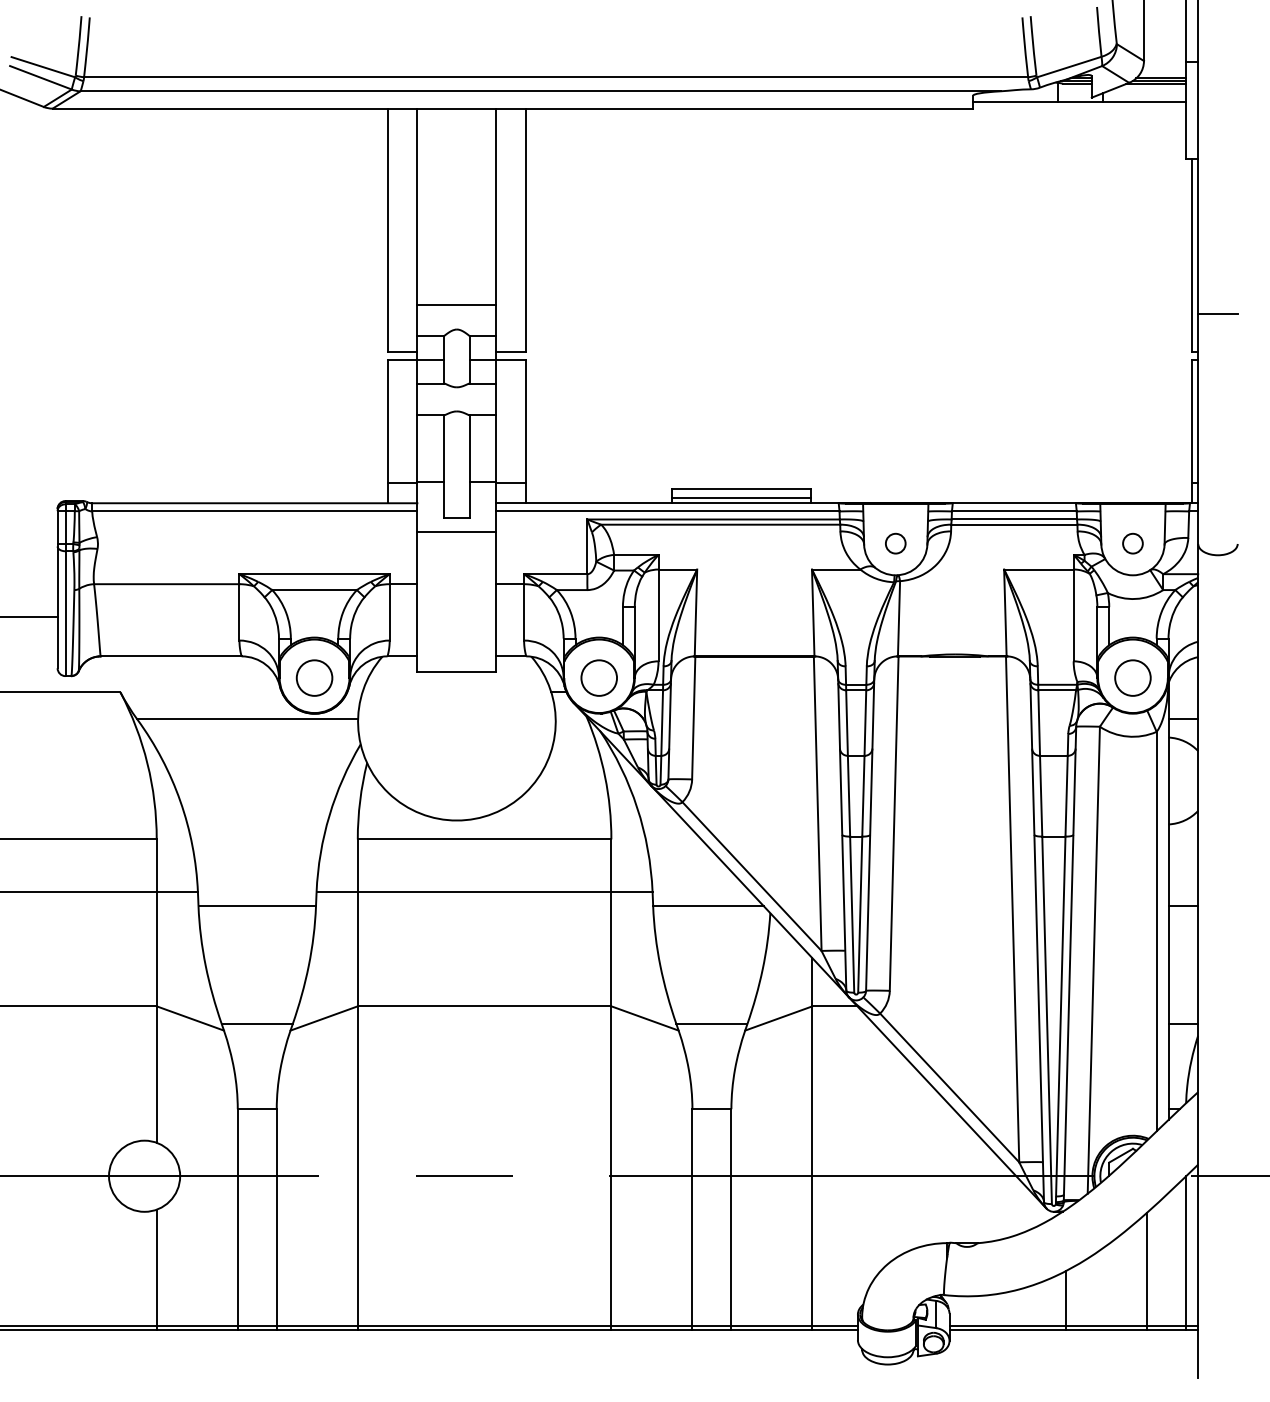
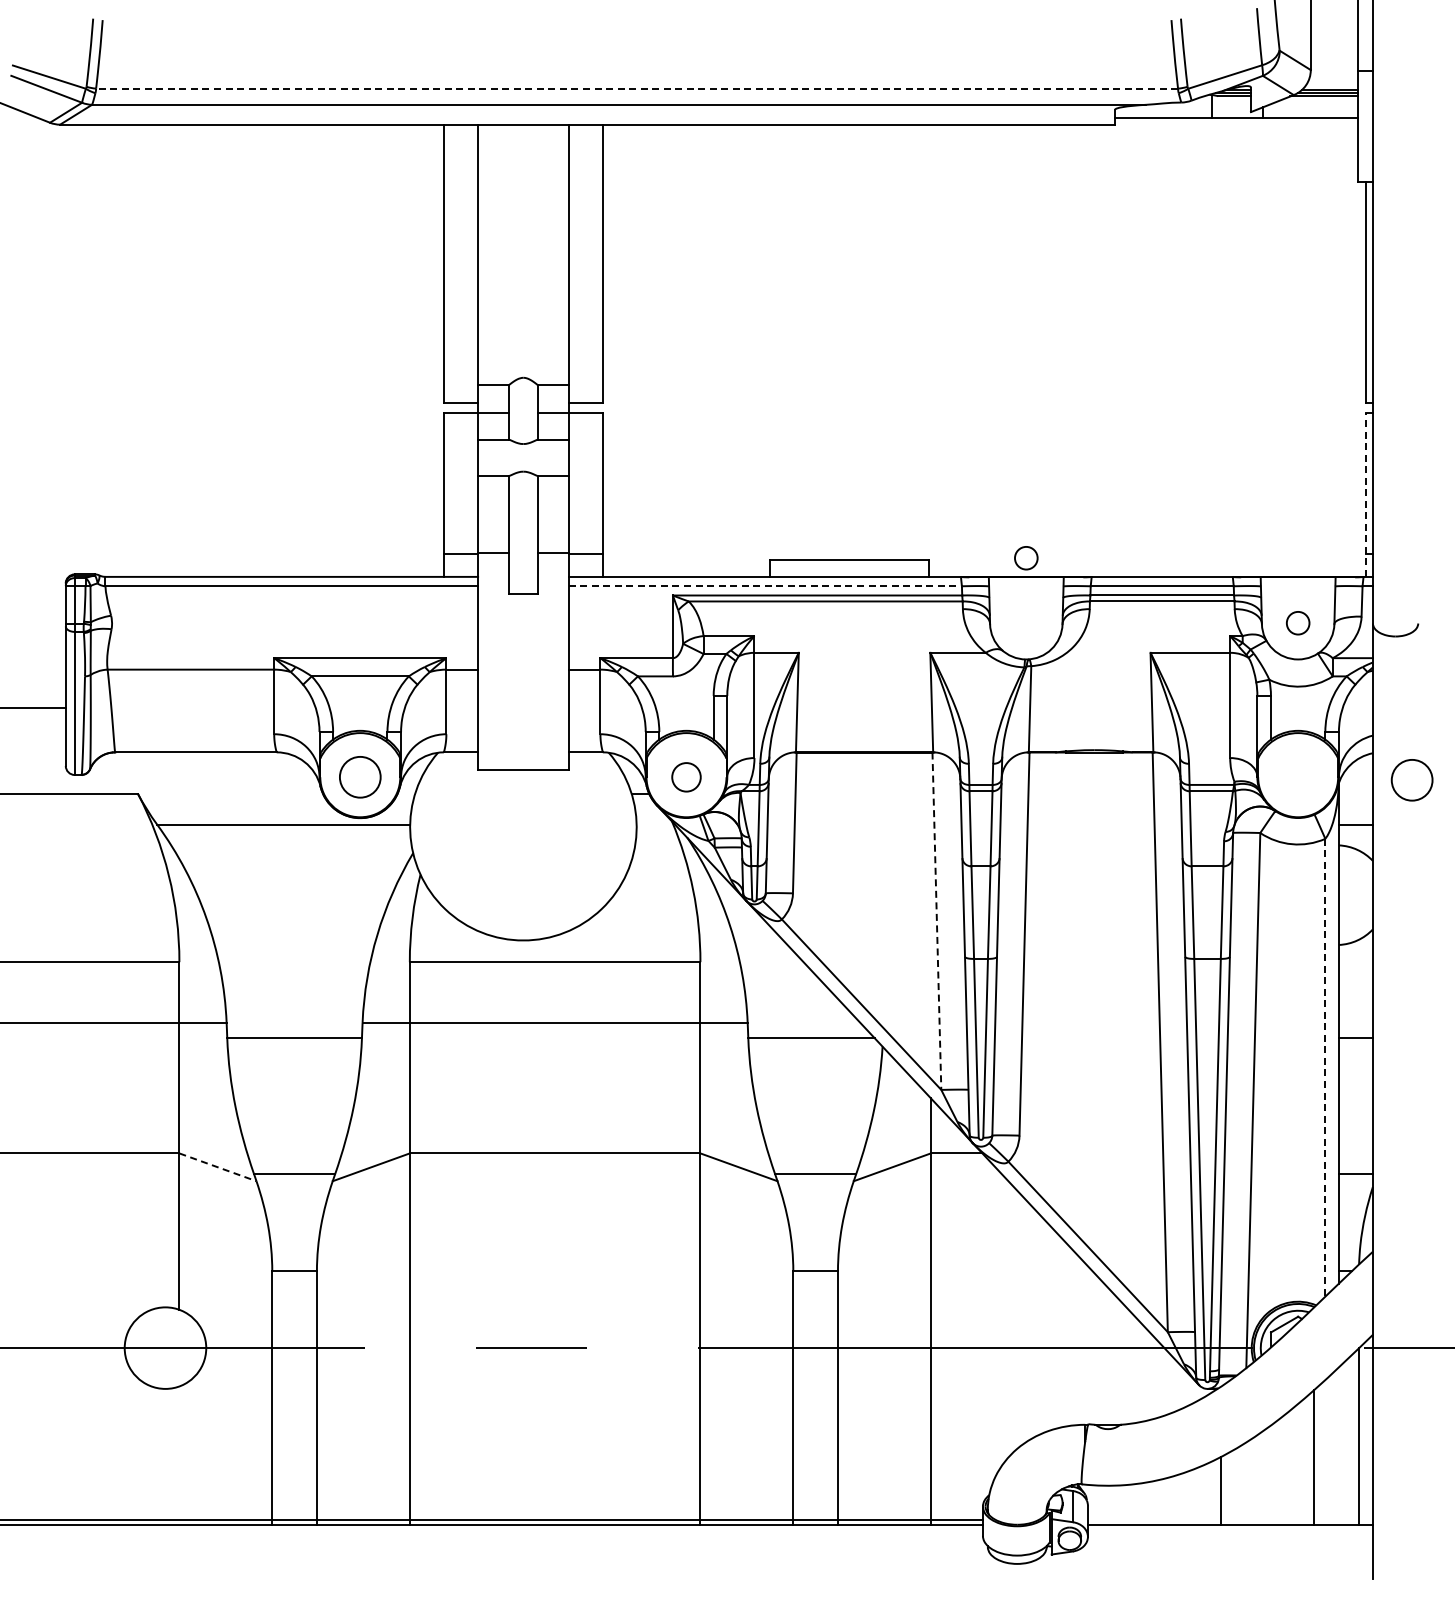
line: (556, 77) -> (637, 88), solid -> dashed
line: (456, 304) -> (523, 349), removed
line: (1217, 313) -> (1395, 359), removed
line: (1192, 431) -> (1366, 494), solid -> dashed
line: (741, 498) -> (849, 571), removed
line: (668, 511) -> (765, 586), solid -> dashed
line: (456, 531) -> (523, 609), removed
circle: (895, 543) -> (1026, 558), moved
circle: (599, 678) -> (686, 777), size x0.7
circle: (1132, 678) -> (1411, 780), moved
line: (817, 803) -> (936, 921), solid -> dashed
line: (1156, 931) -> (1325, 1067), solid -> dashed
line: (189, 1018) -> (217, 1167), solid -> dashed
line: (156, 1269) -> (179, 1455), removed
line: (1073, 1326) -> (1229, 1520), removed

